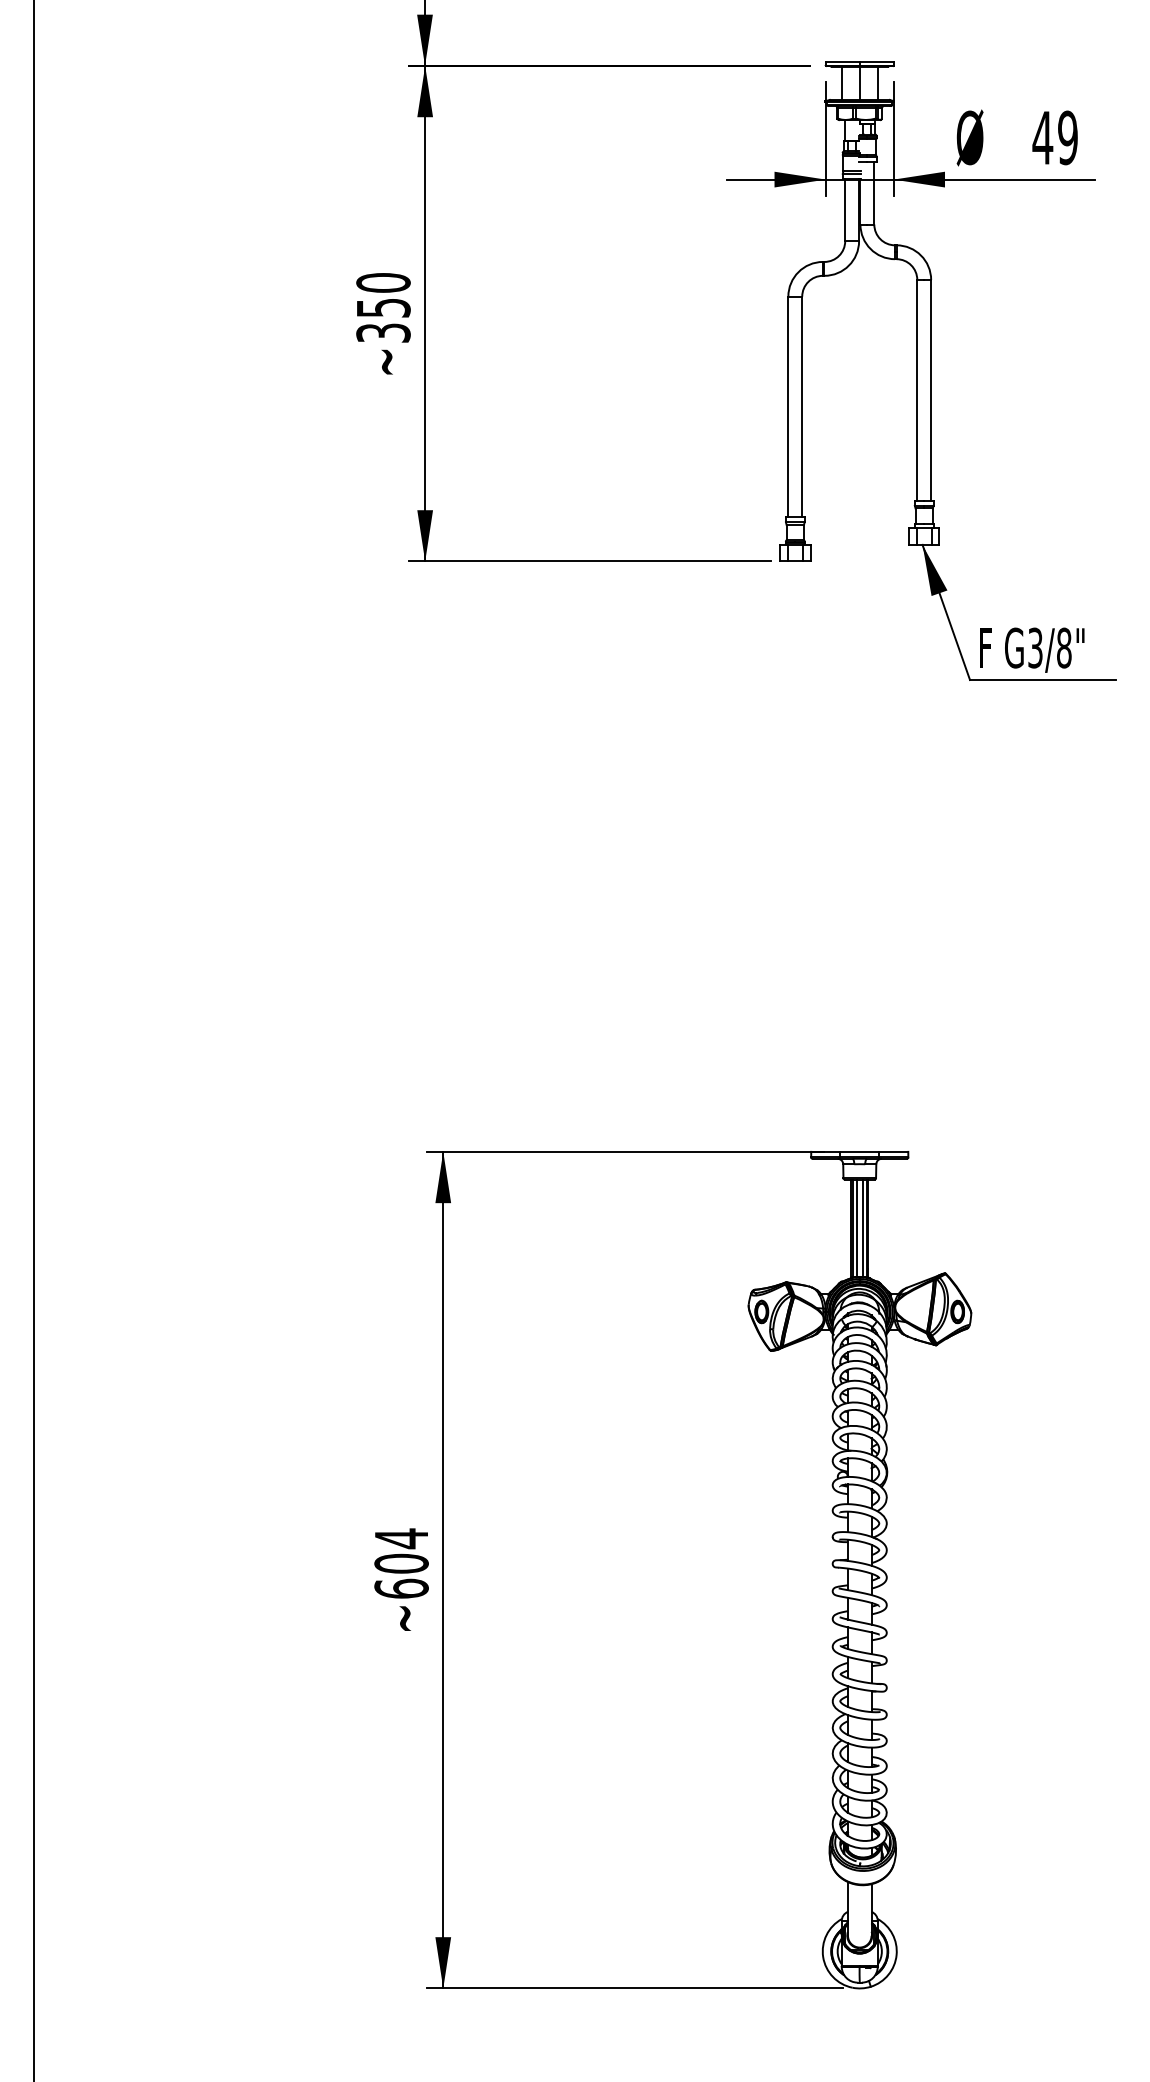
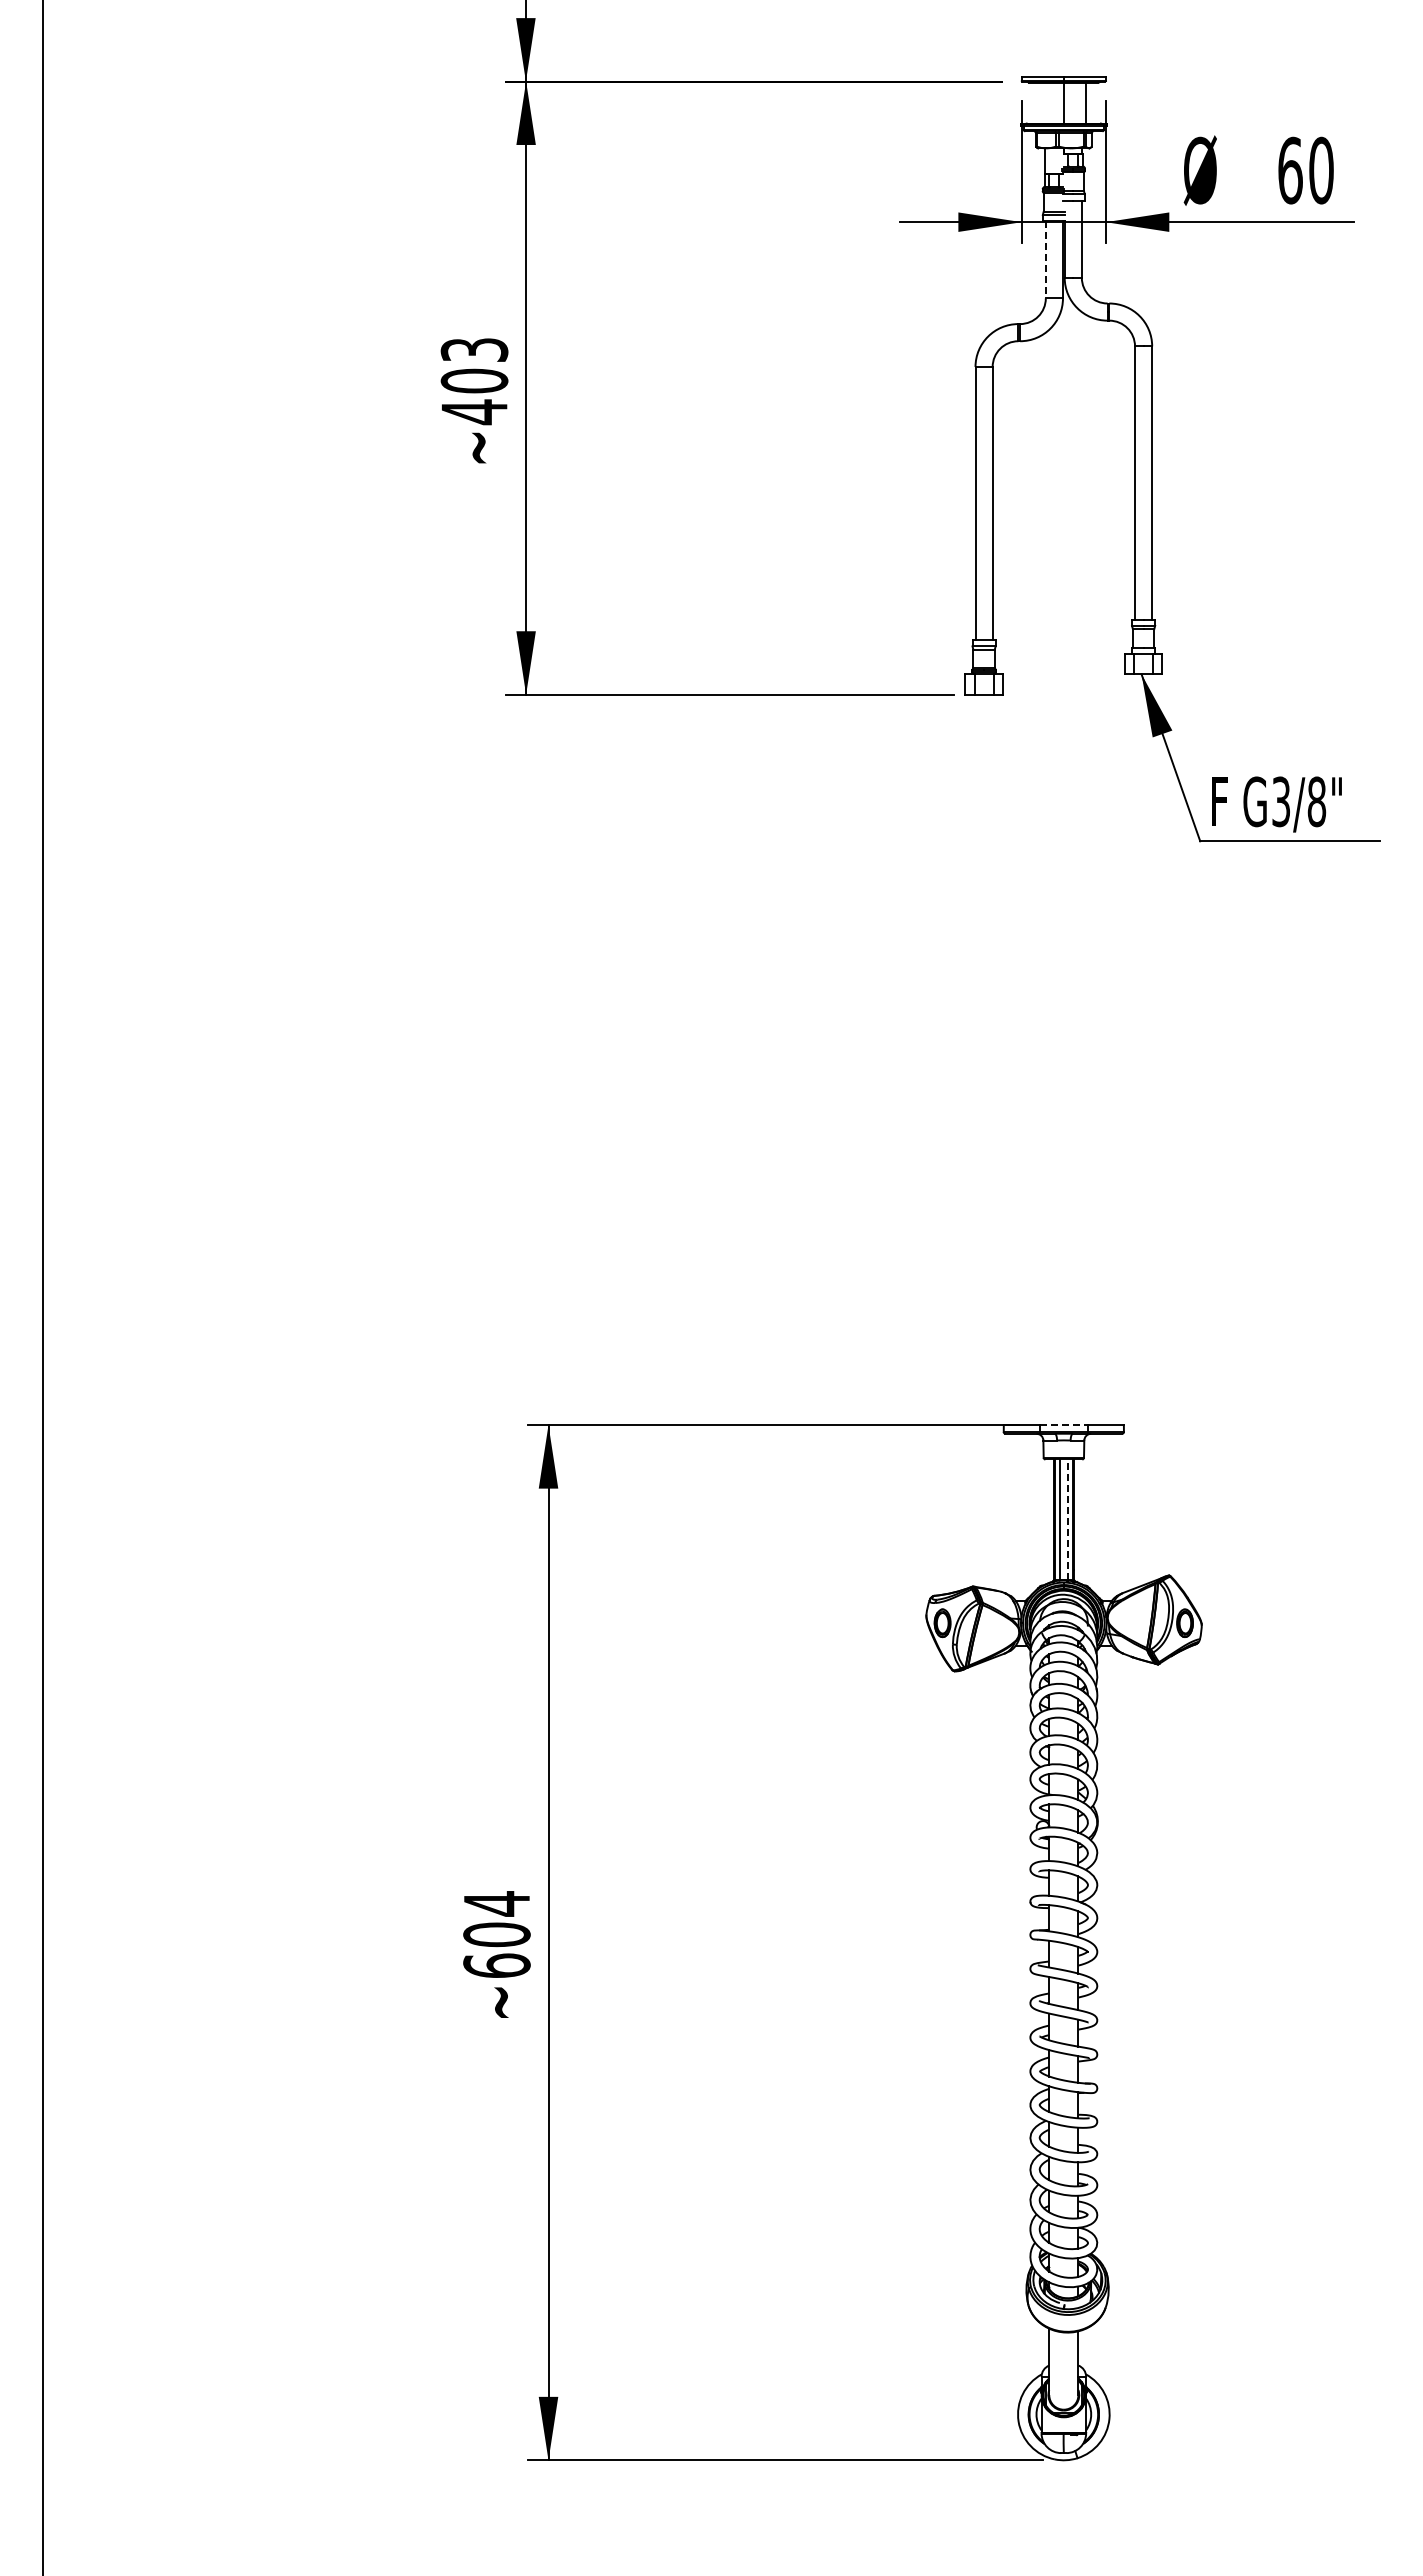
line: (841, 82) -> (1041, 102), removed
text: (1055, 137) -> (1305, 170), 49 -> 60
line: (844, 209) -> (1045, 259), solid -> dashed
text: (383, 308) -> (474, 381), ~350 -> ~403
line: (860, 1152) -> (1064, 1425), solid -> dashed
line: (862, 1228) -> (1067, 1519), solid -> dashed

